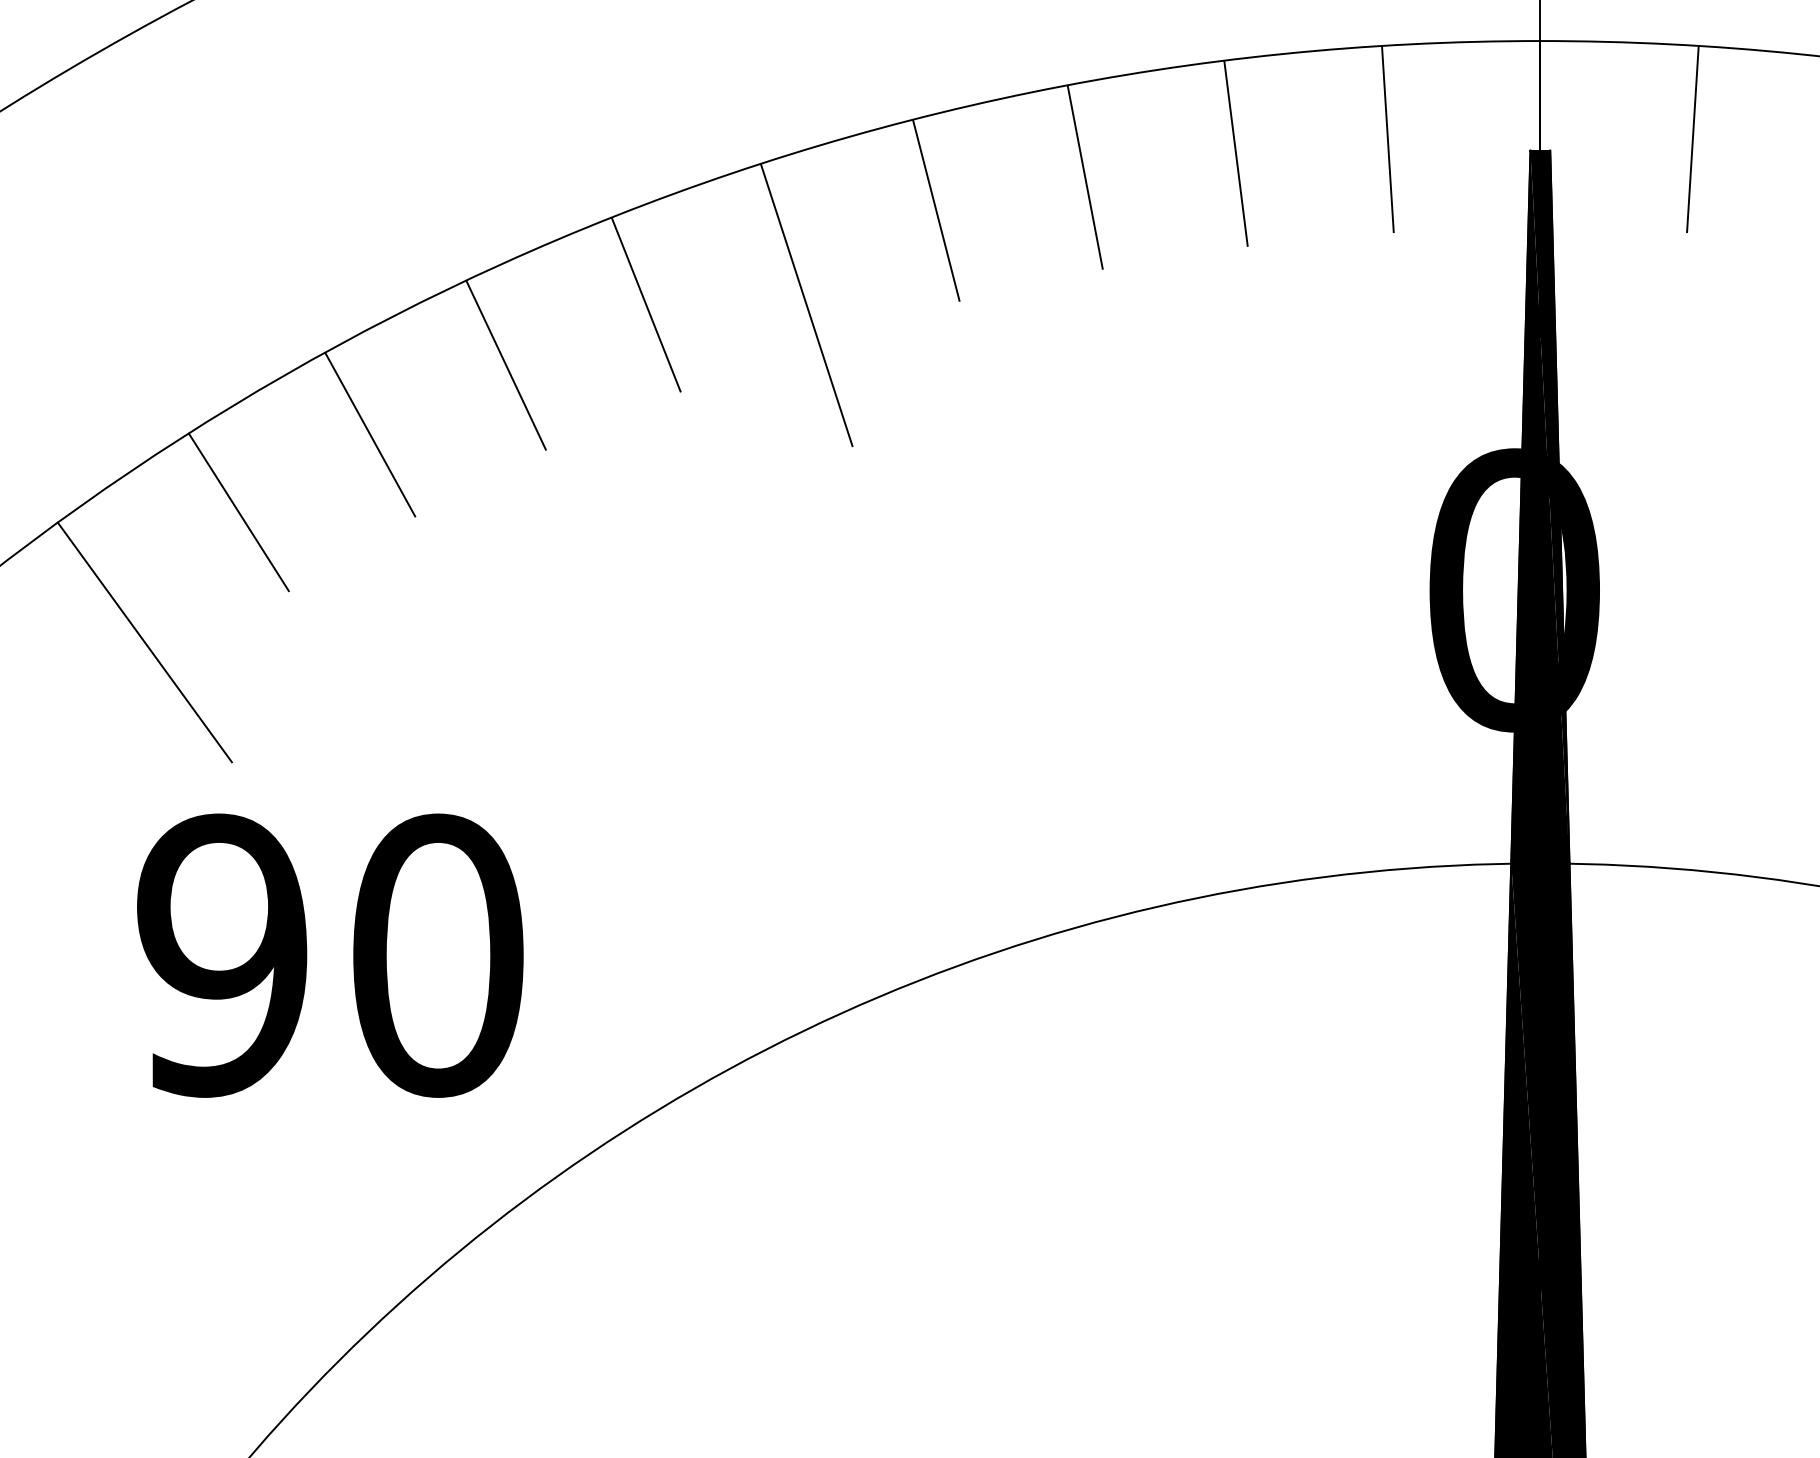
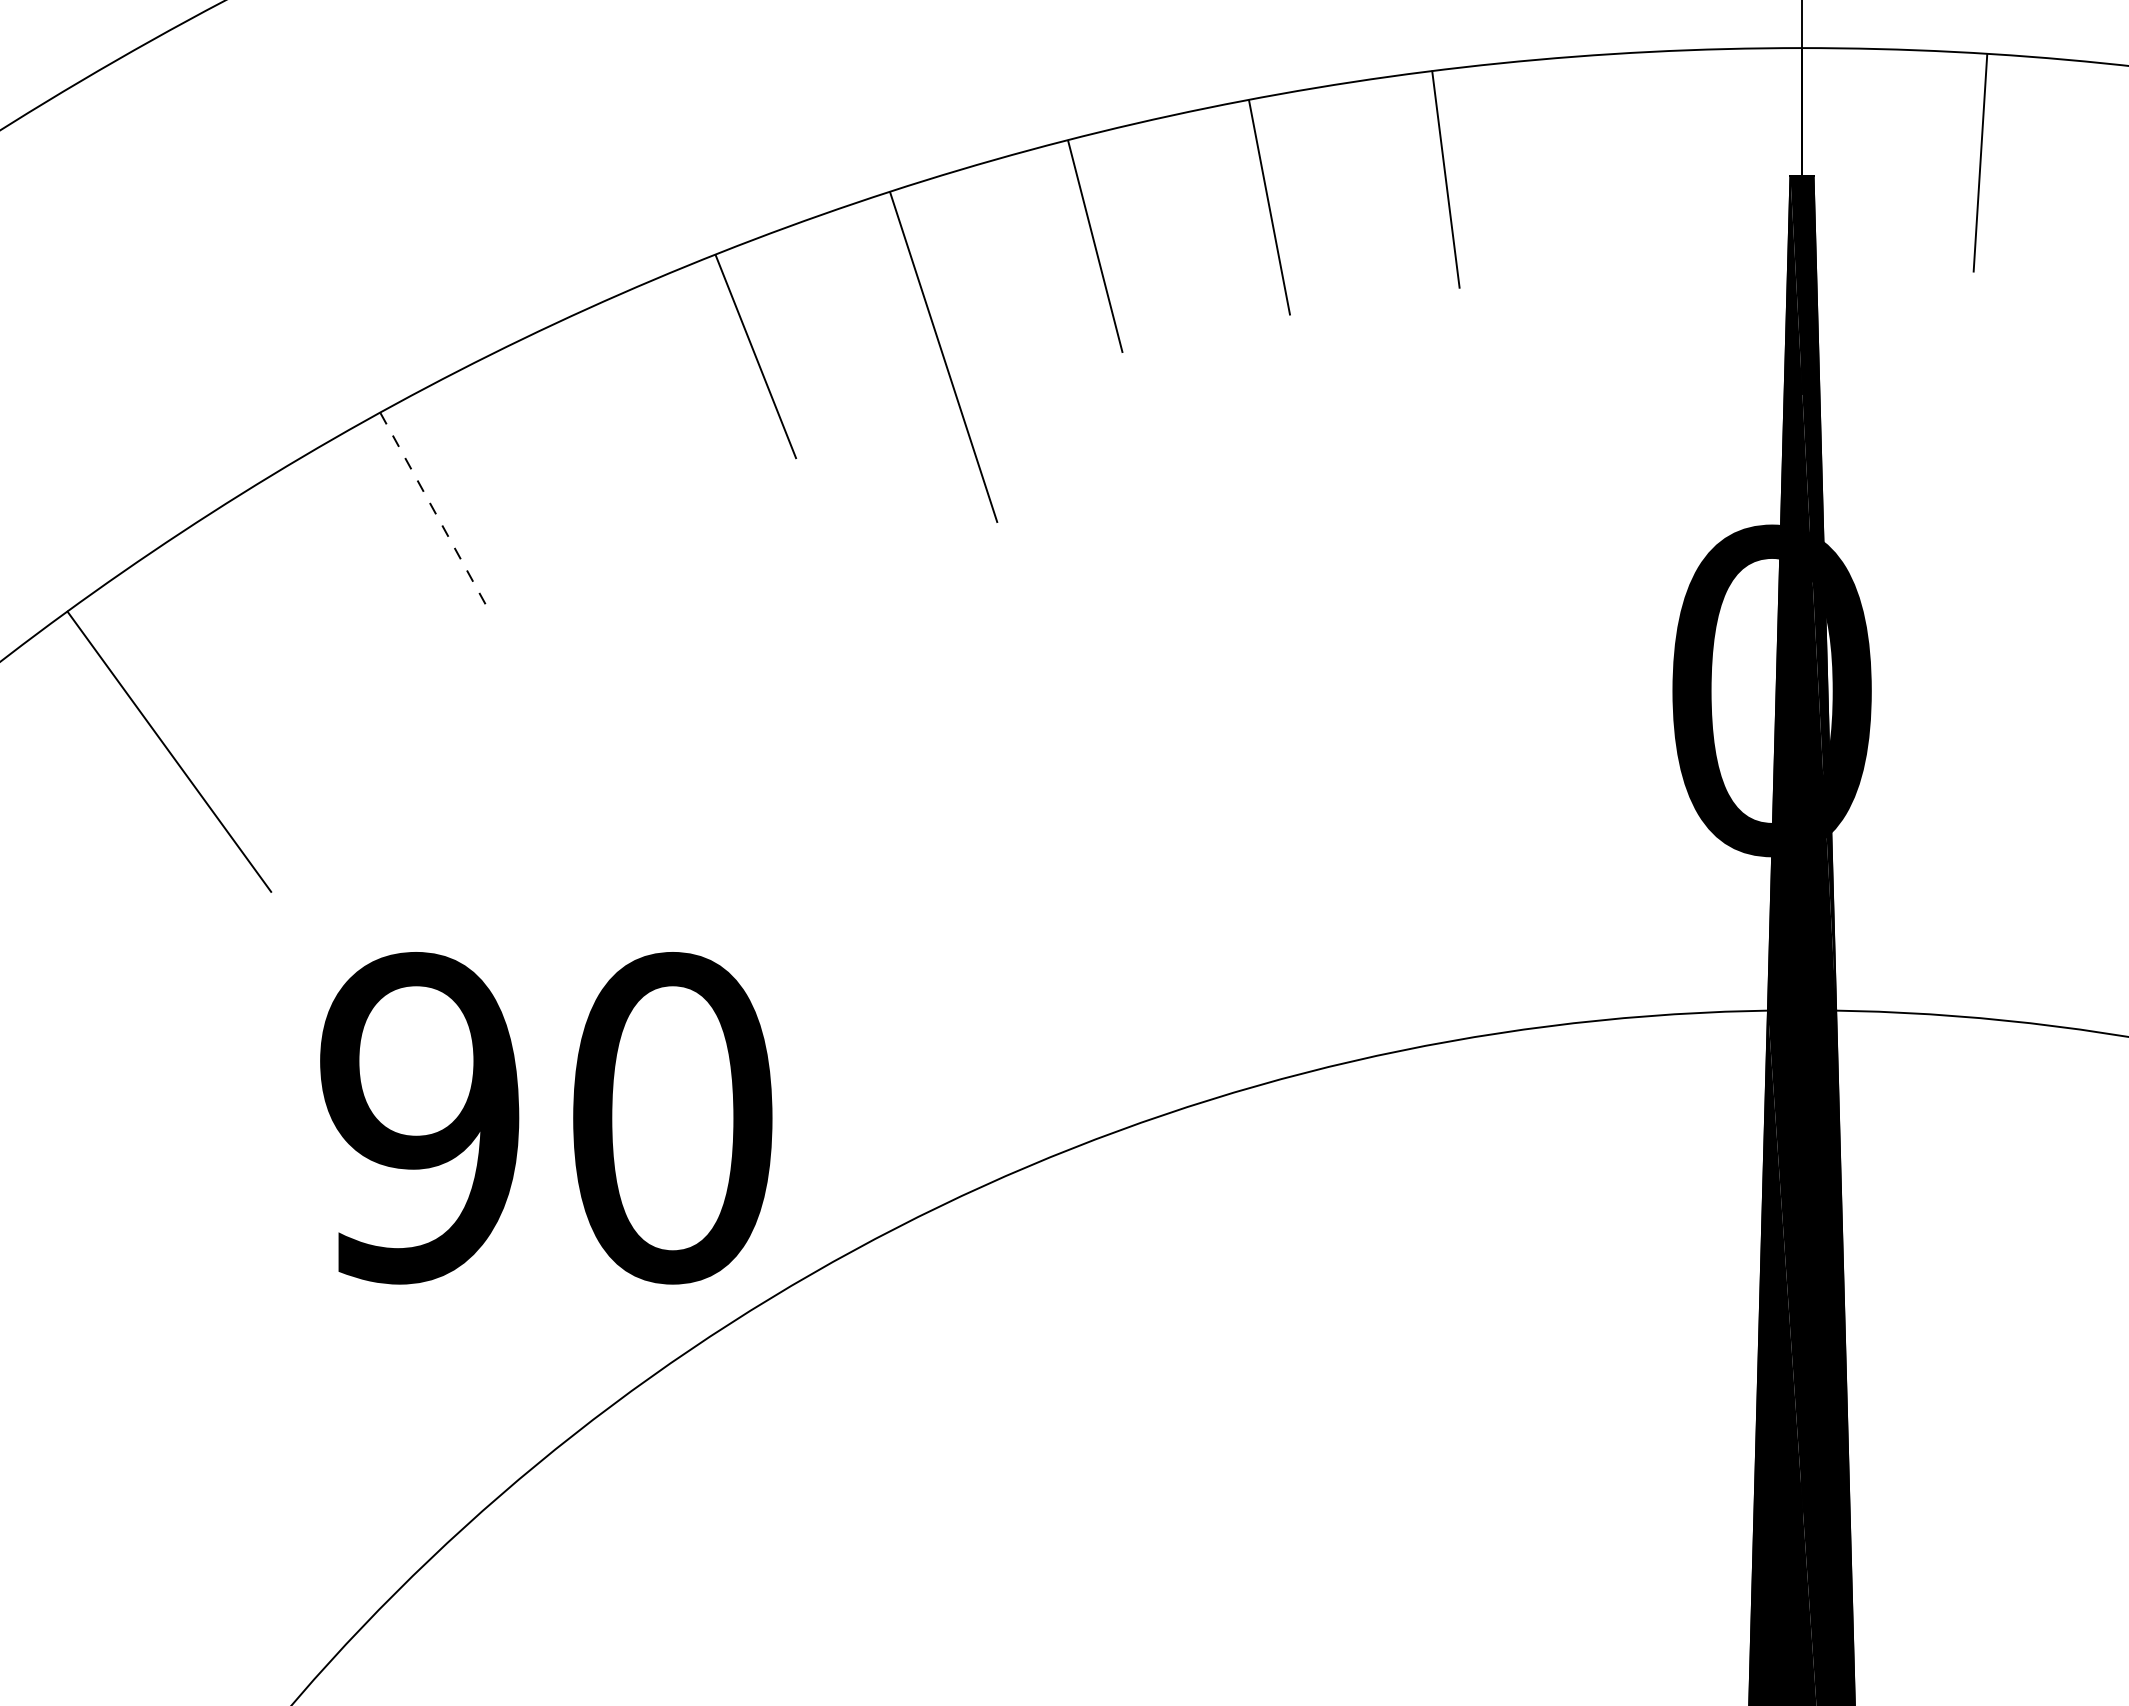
line: (1387, 138) -> (1623, 162), removed
line: (505, 365) -> (591, 427), removed
line: (370, 435) -> (433, 509), solid -> dashed
line: (238, 512) -> (278, 599), removed
text: (330, 955) -> (546, 1118), moved

